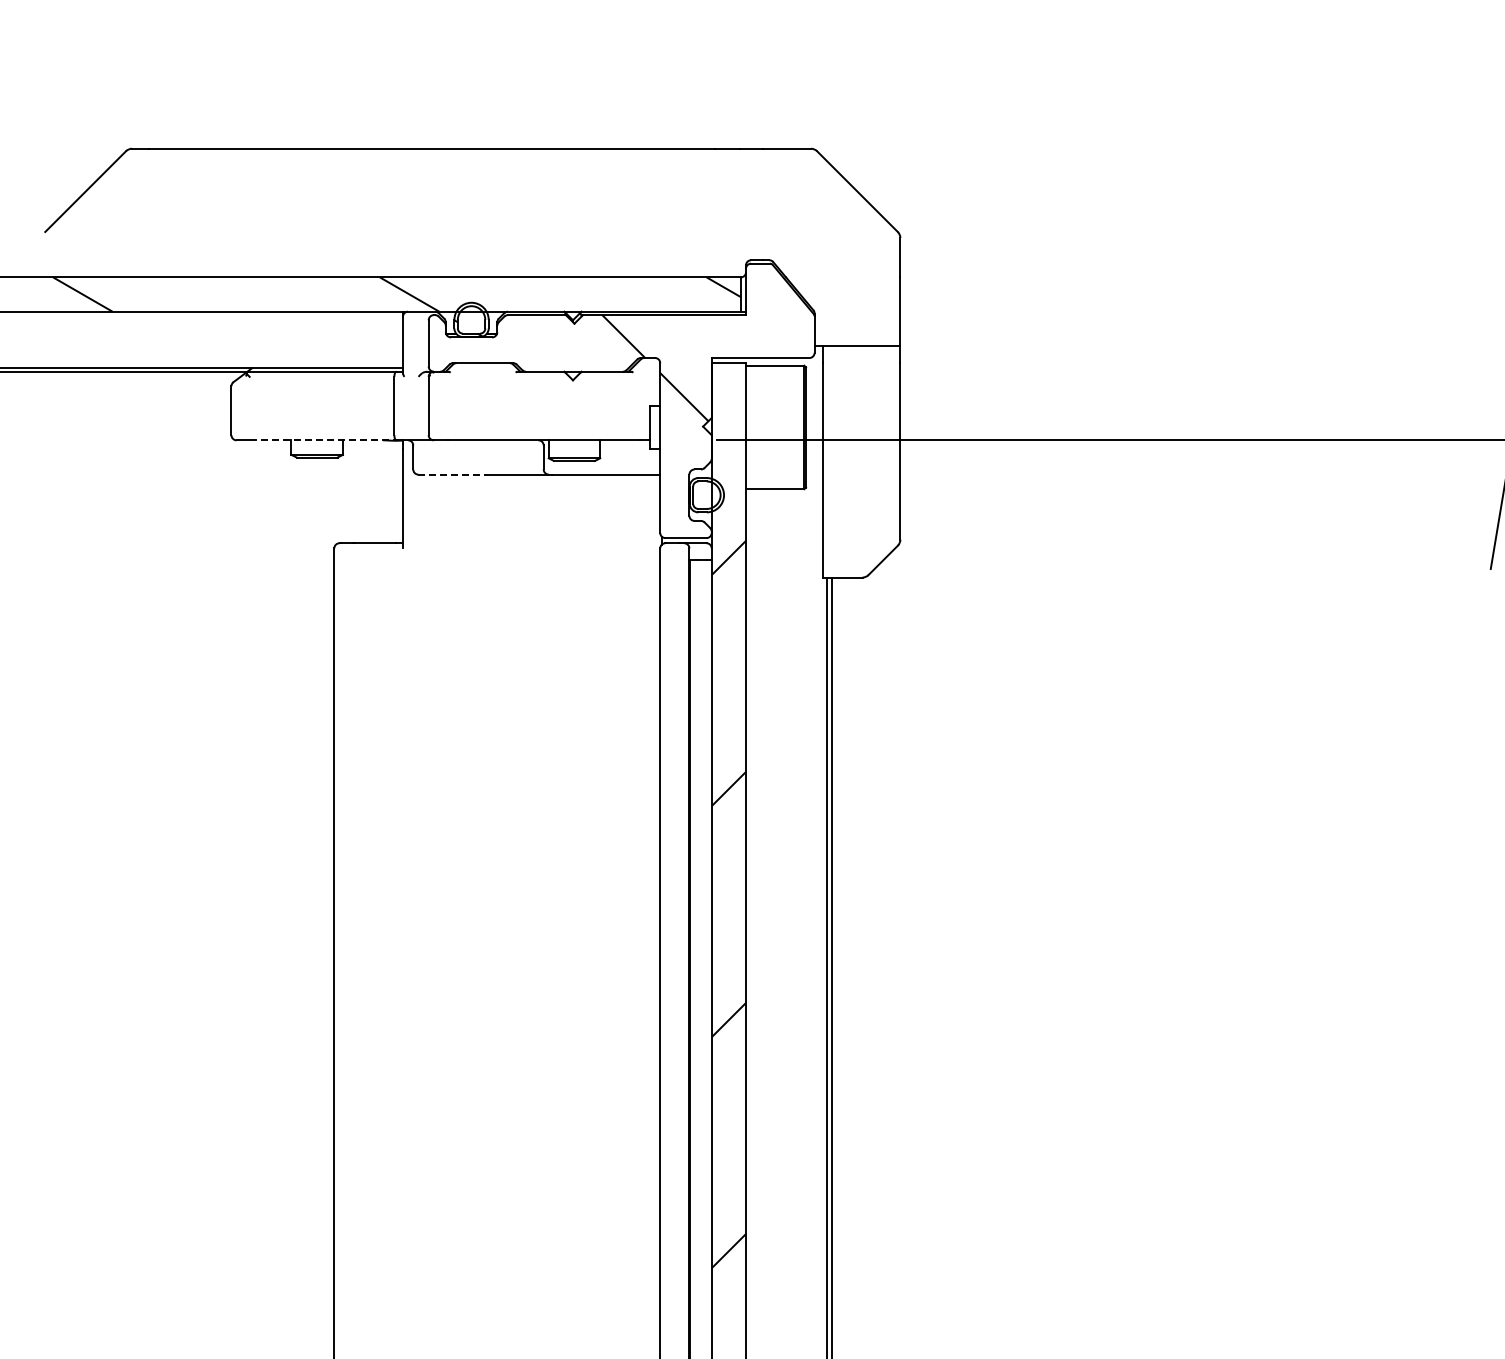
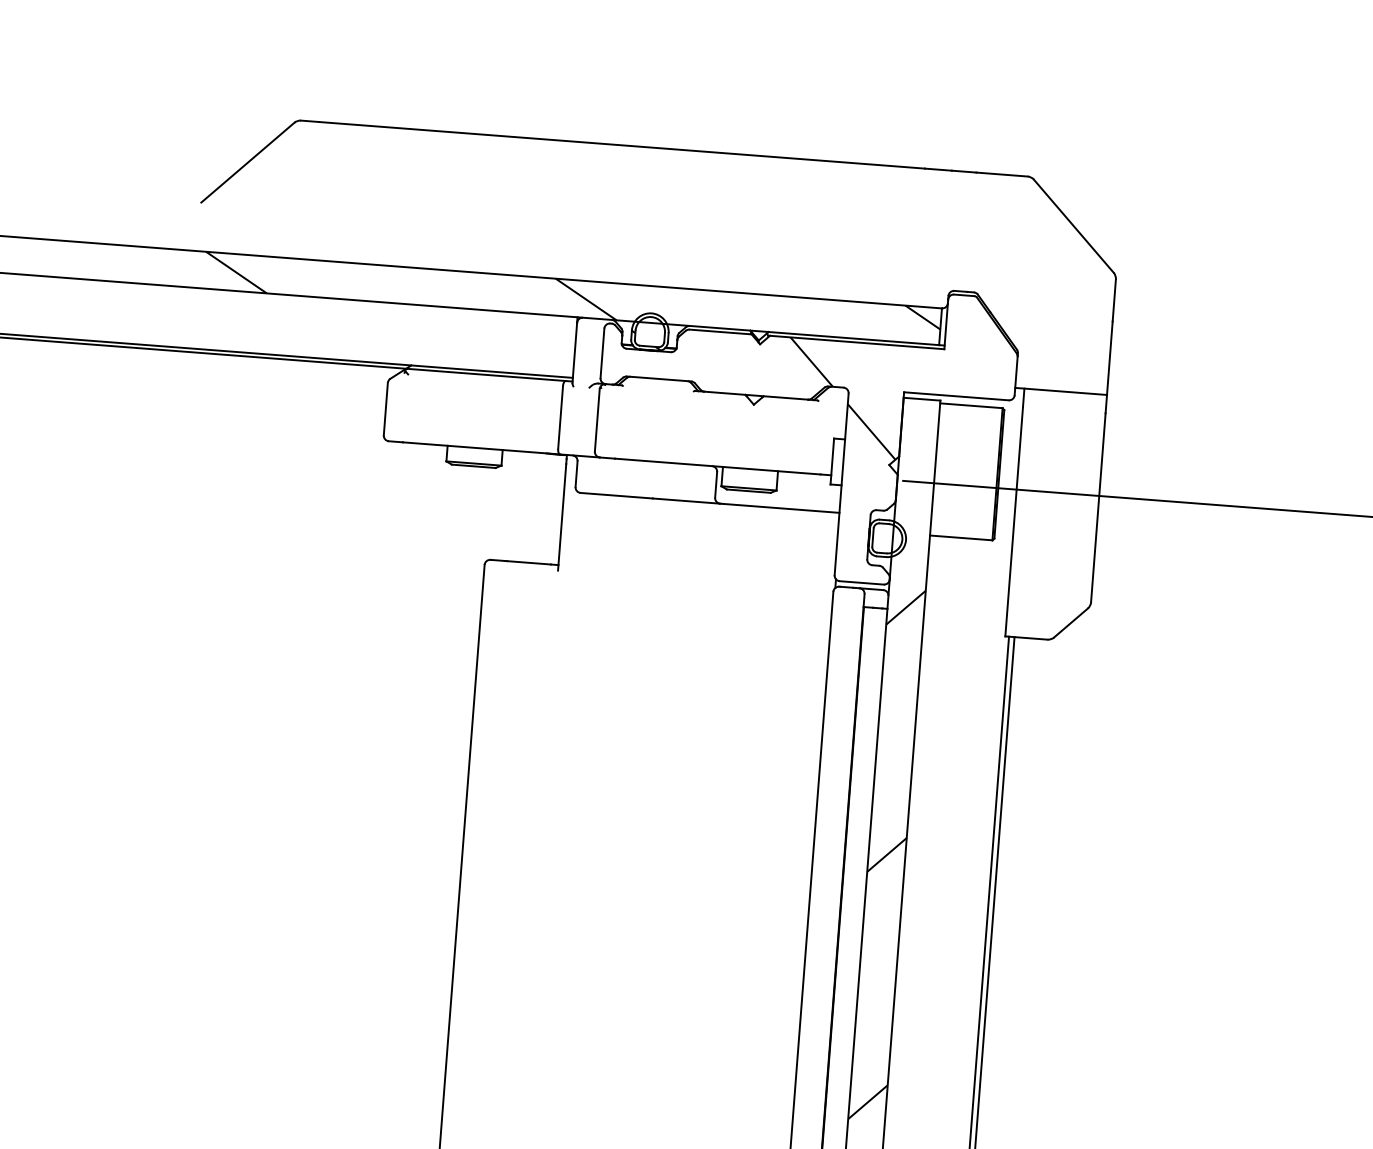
line: (323, 440) -> (481, 448), dashed -> solid
line: (452, 474) -> (617, 495), dashed -> solid

